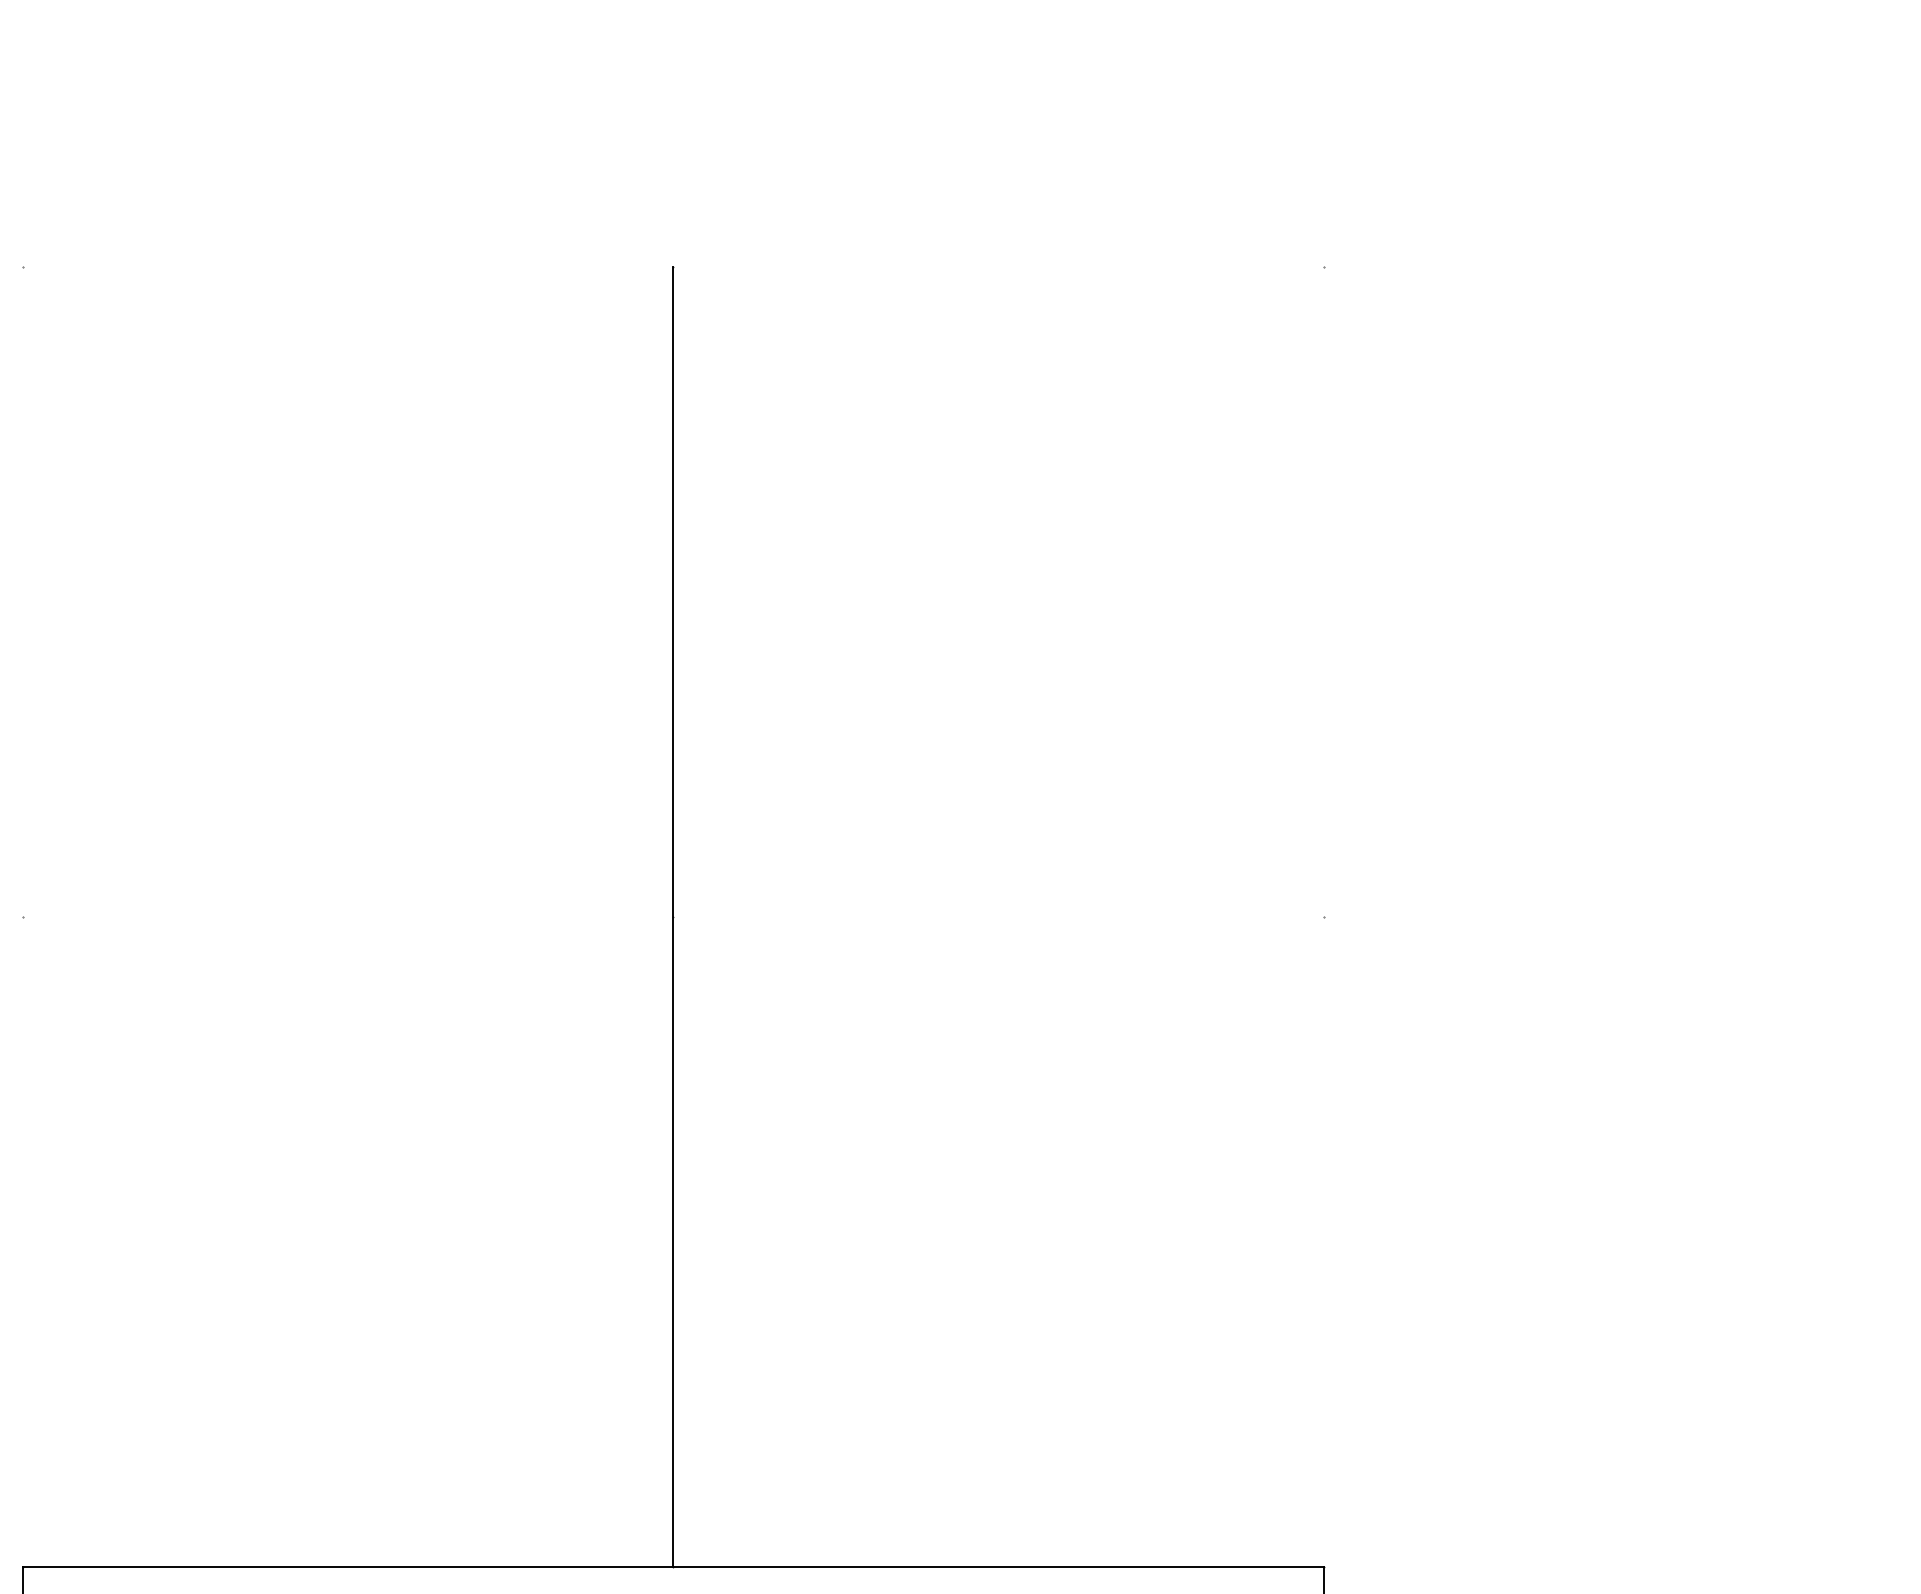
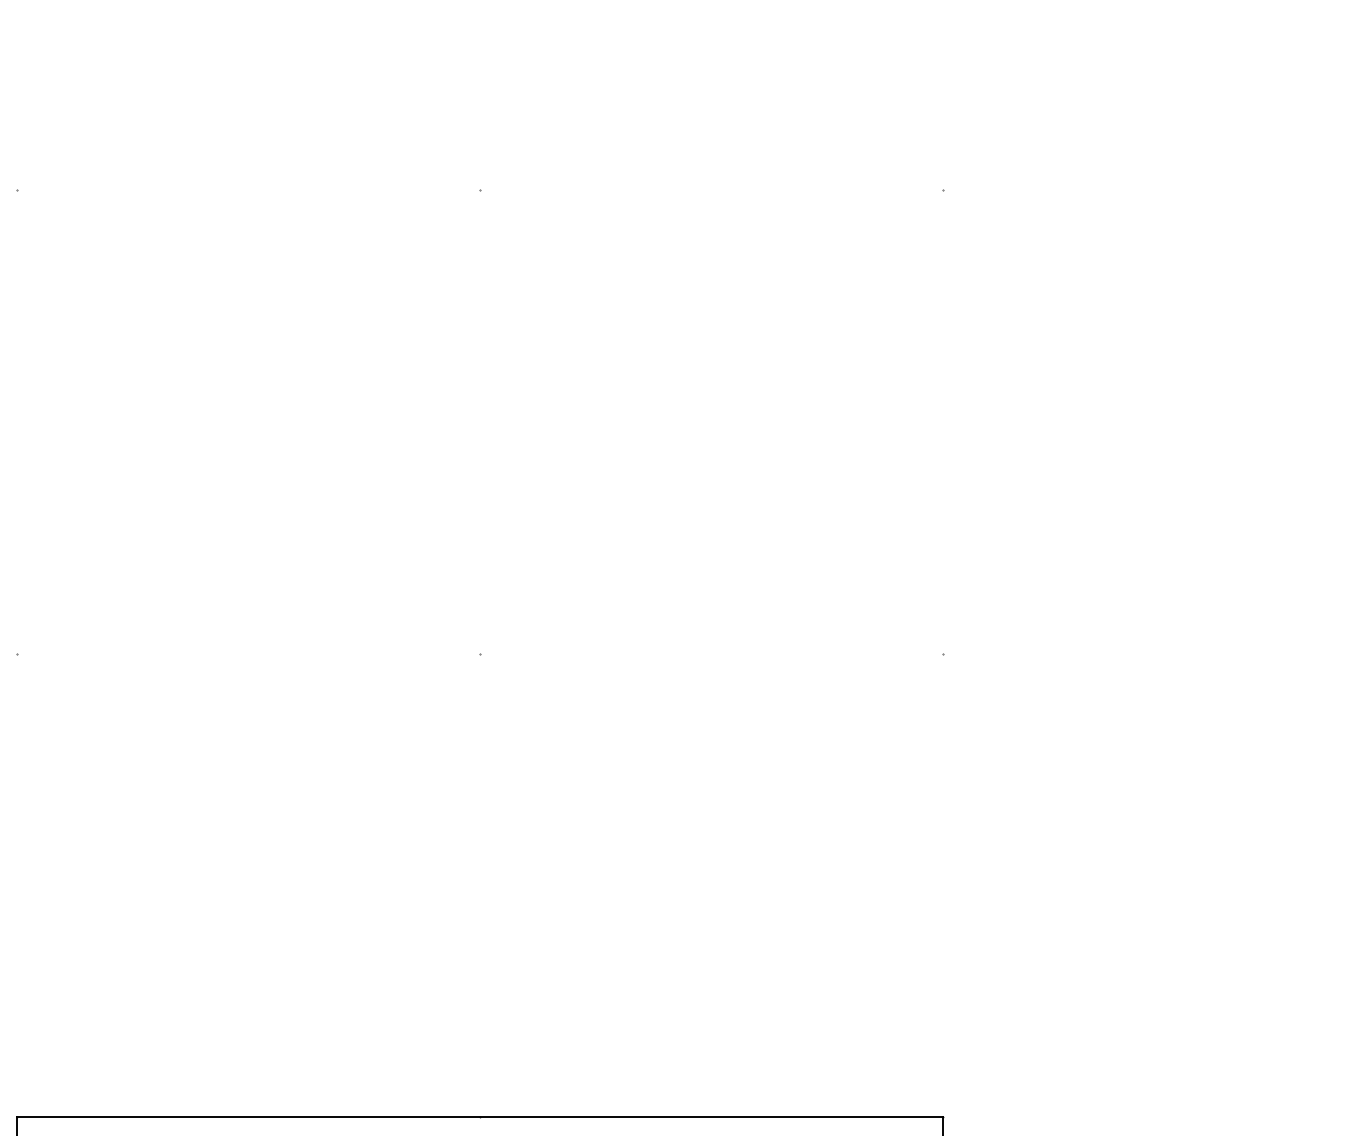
line: (673, 916) -> (479, 653), removed

